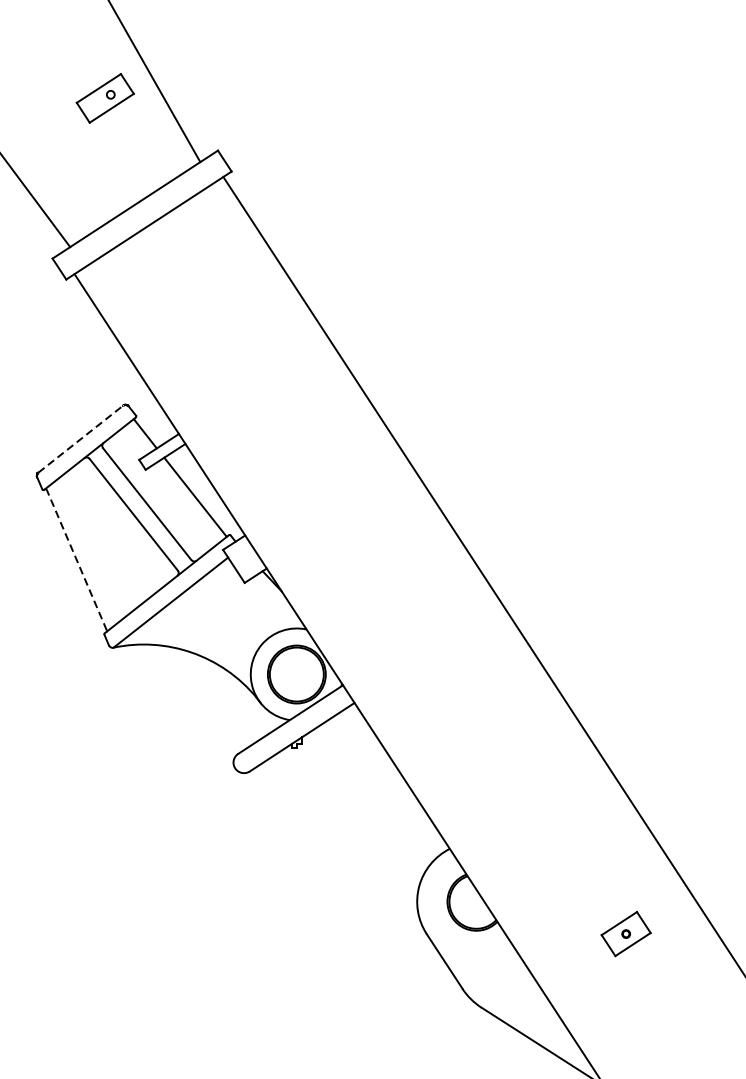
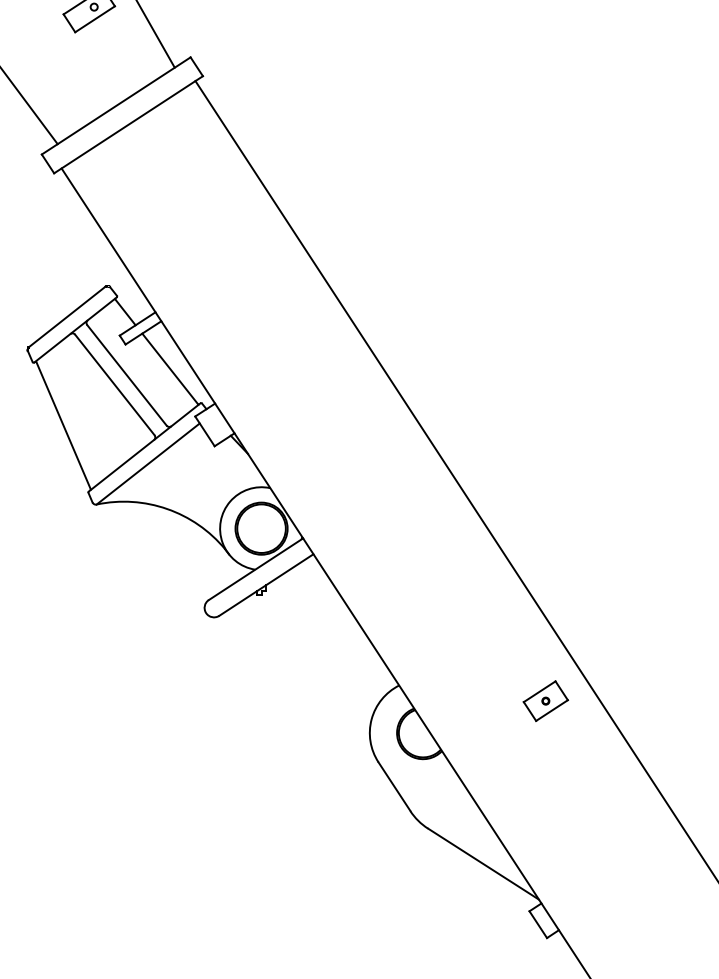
line: (81, 438) -> (67, 316), dashed -> solid
line: (76, 559) -> (63, 425), dashed -> solid
part: (625, 933) -> (545, 700), moved

